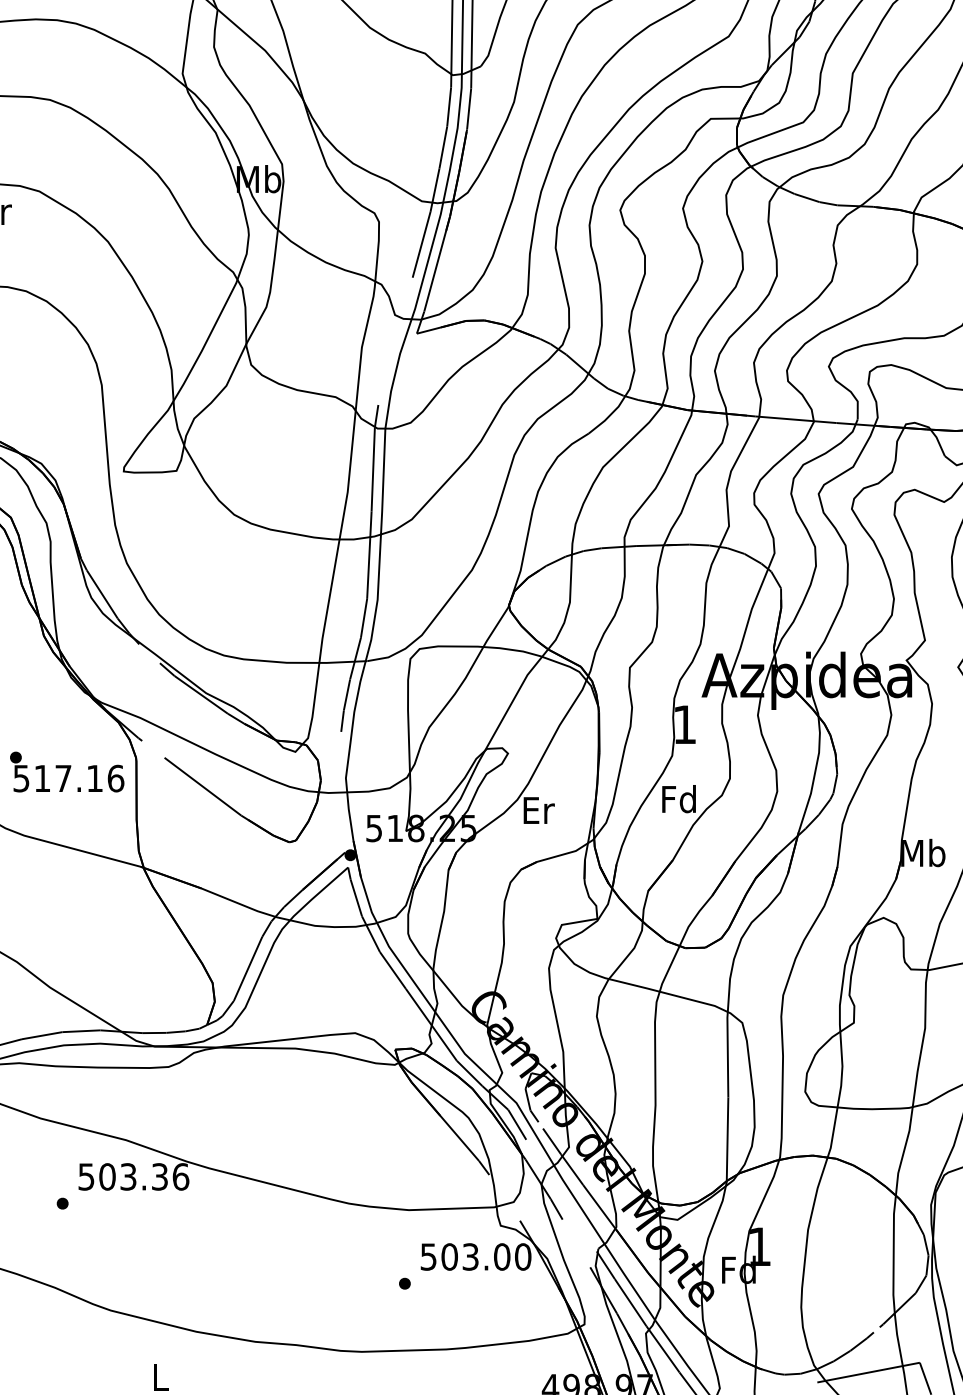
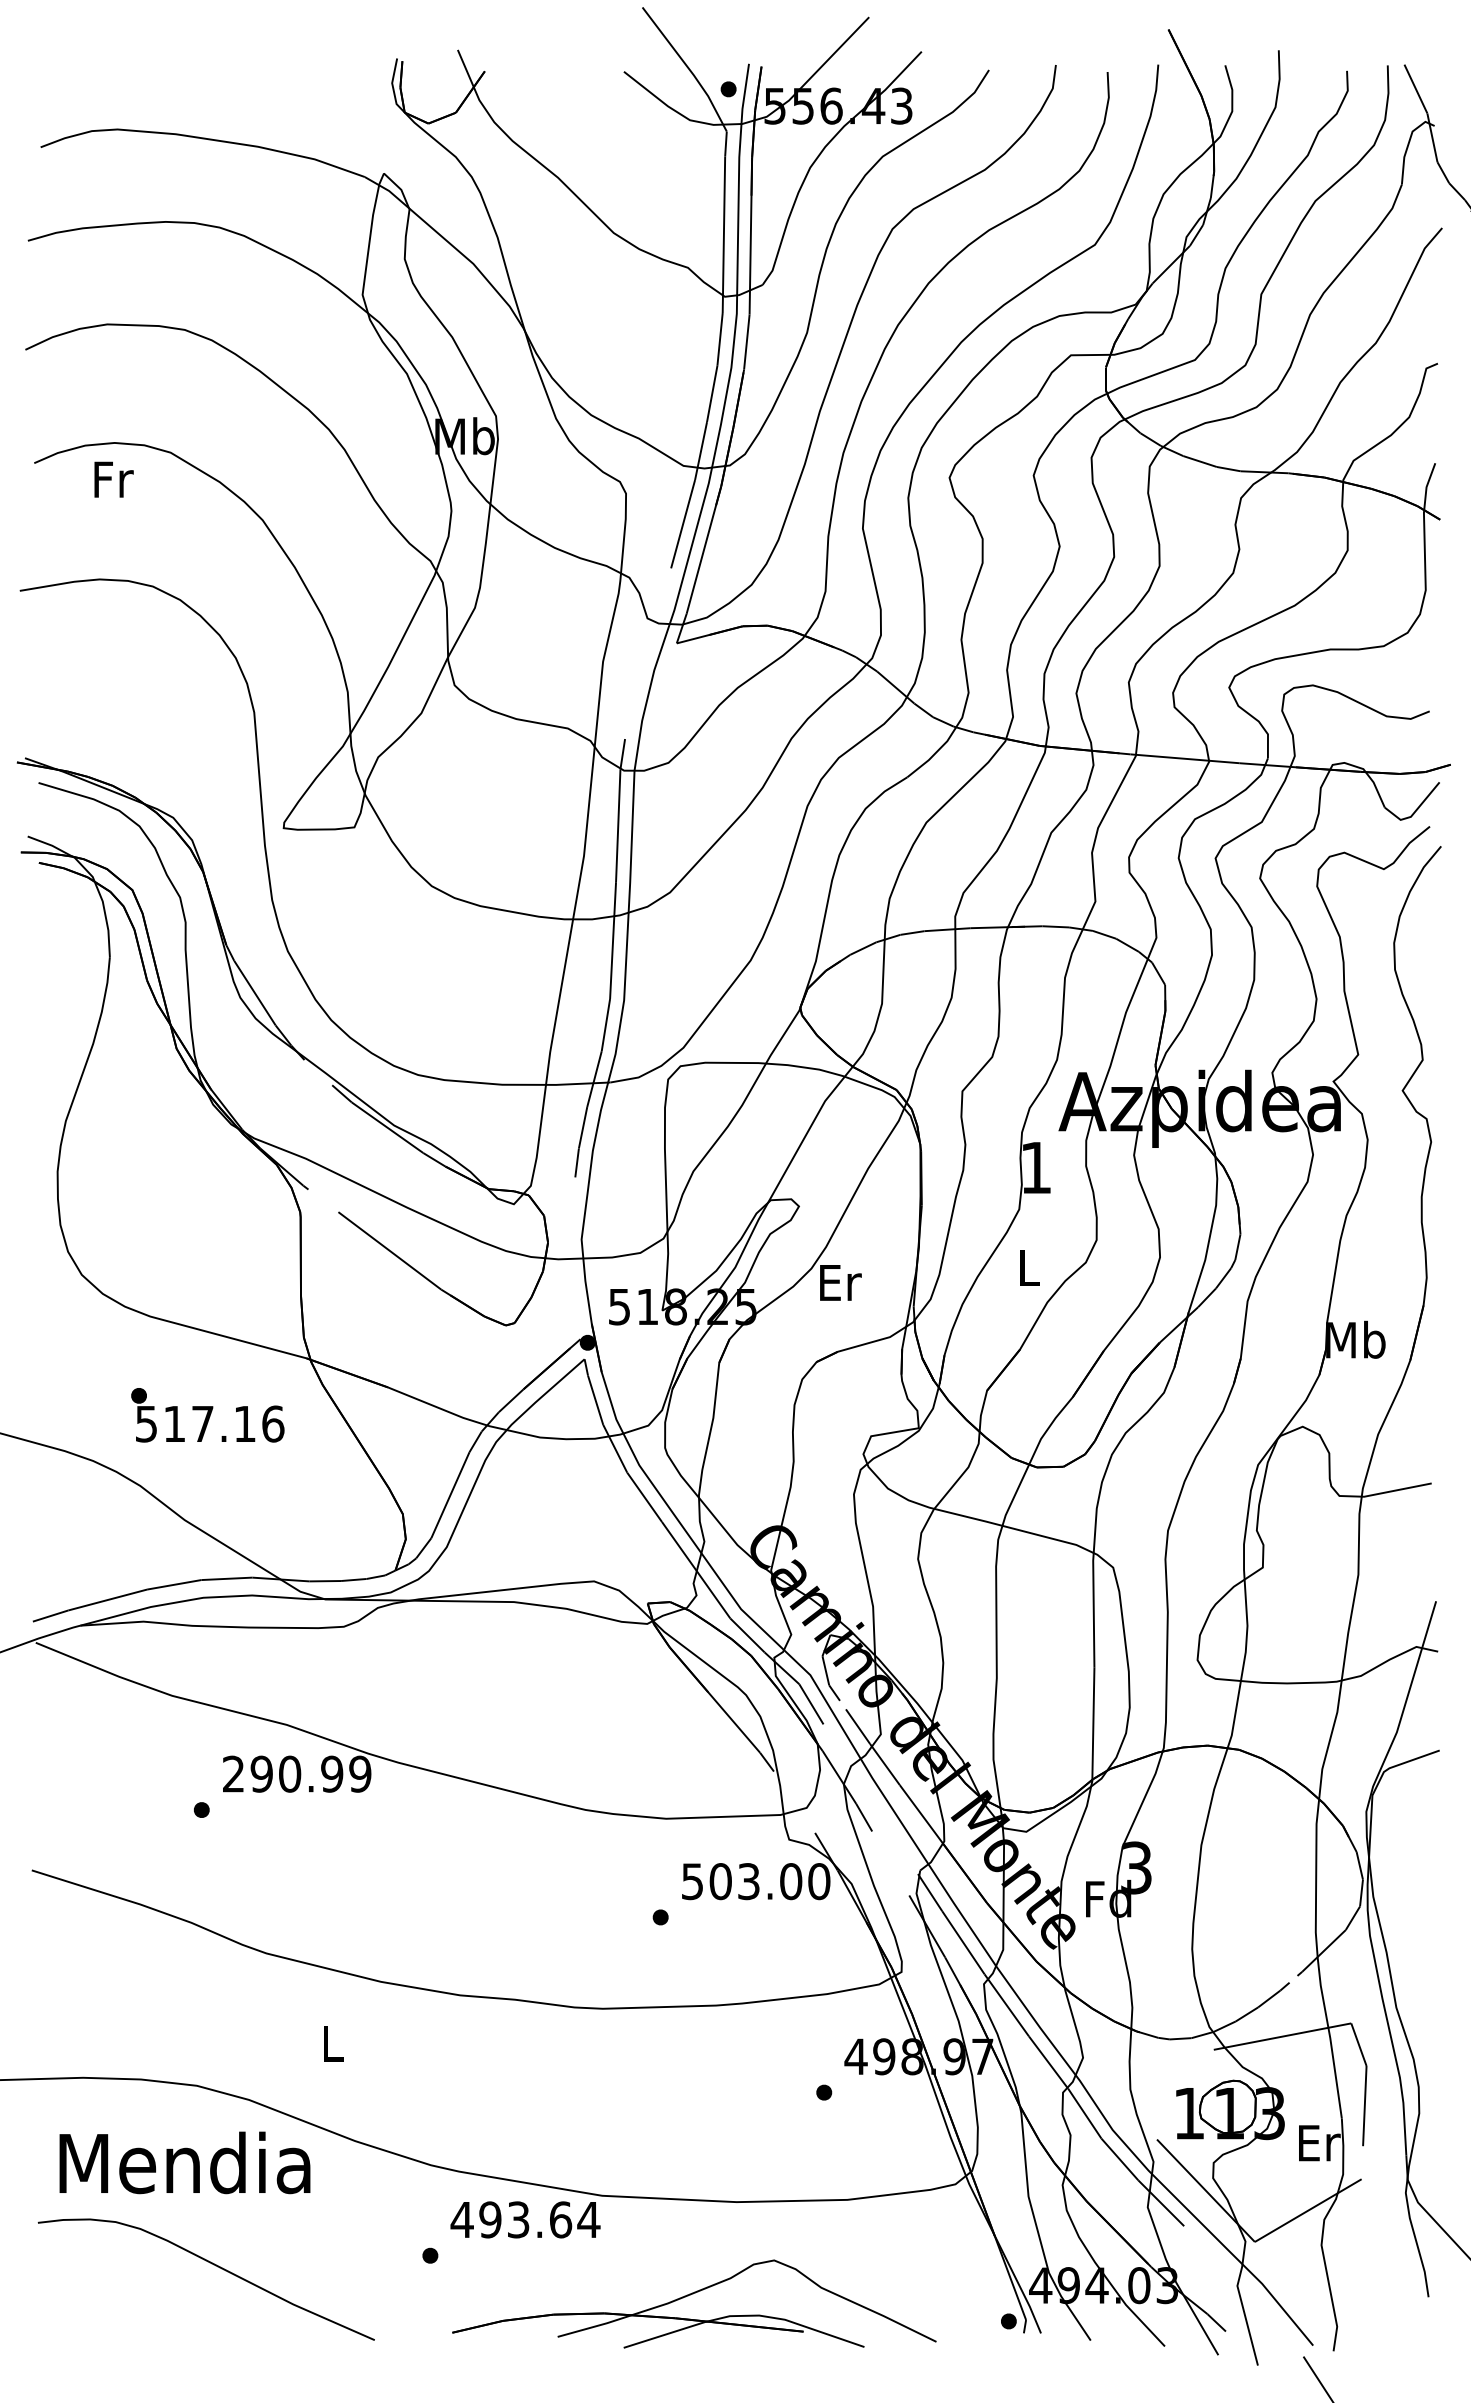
text: (66, 772) -> (207, 1415), moved
text: (678, 799) -> (1027, 1267), Fd -> L
text: (134, 1176) -> (297, 1773), 503.36 -> 290.99
text: (759, 1246) -> (1136, 1867), 1 -> 3

